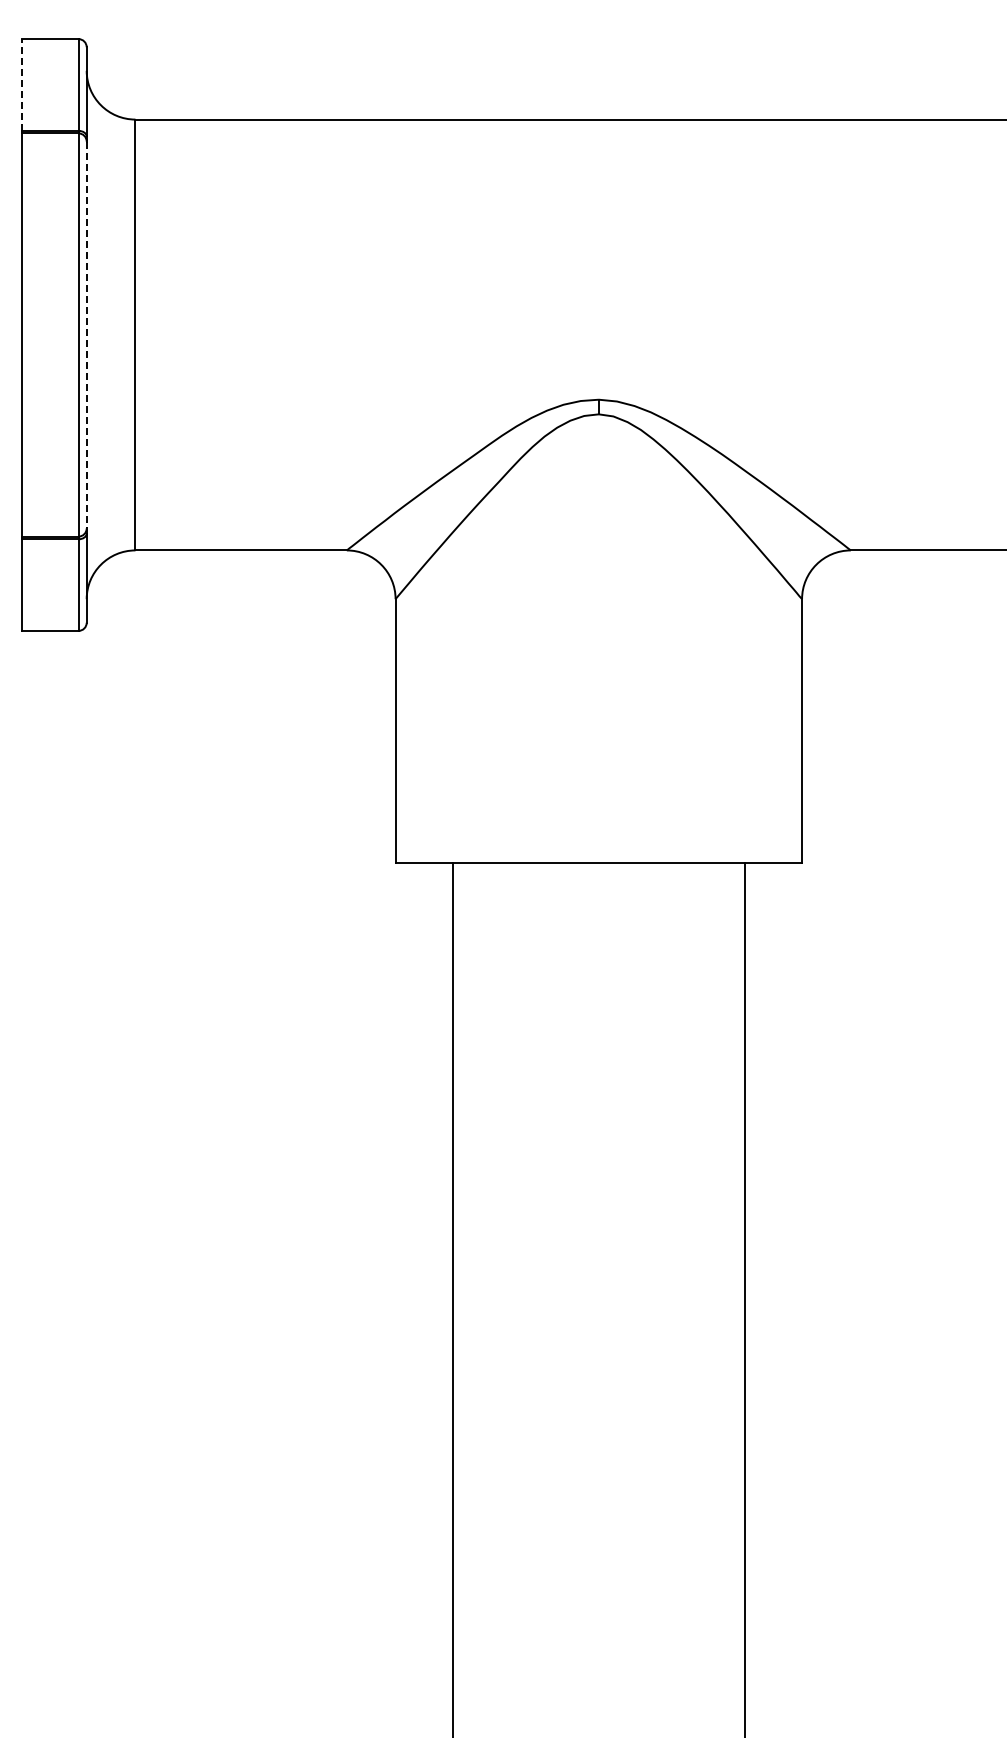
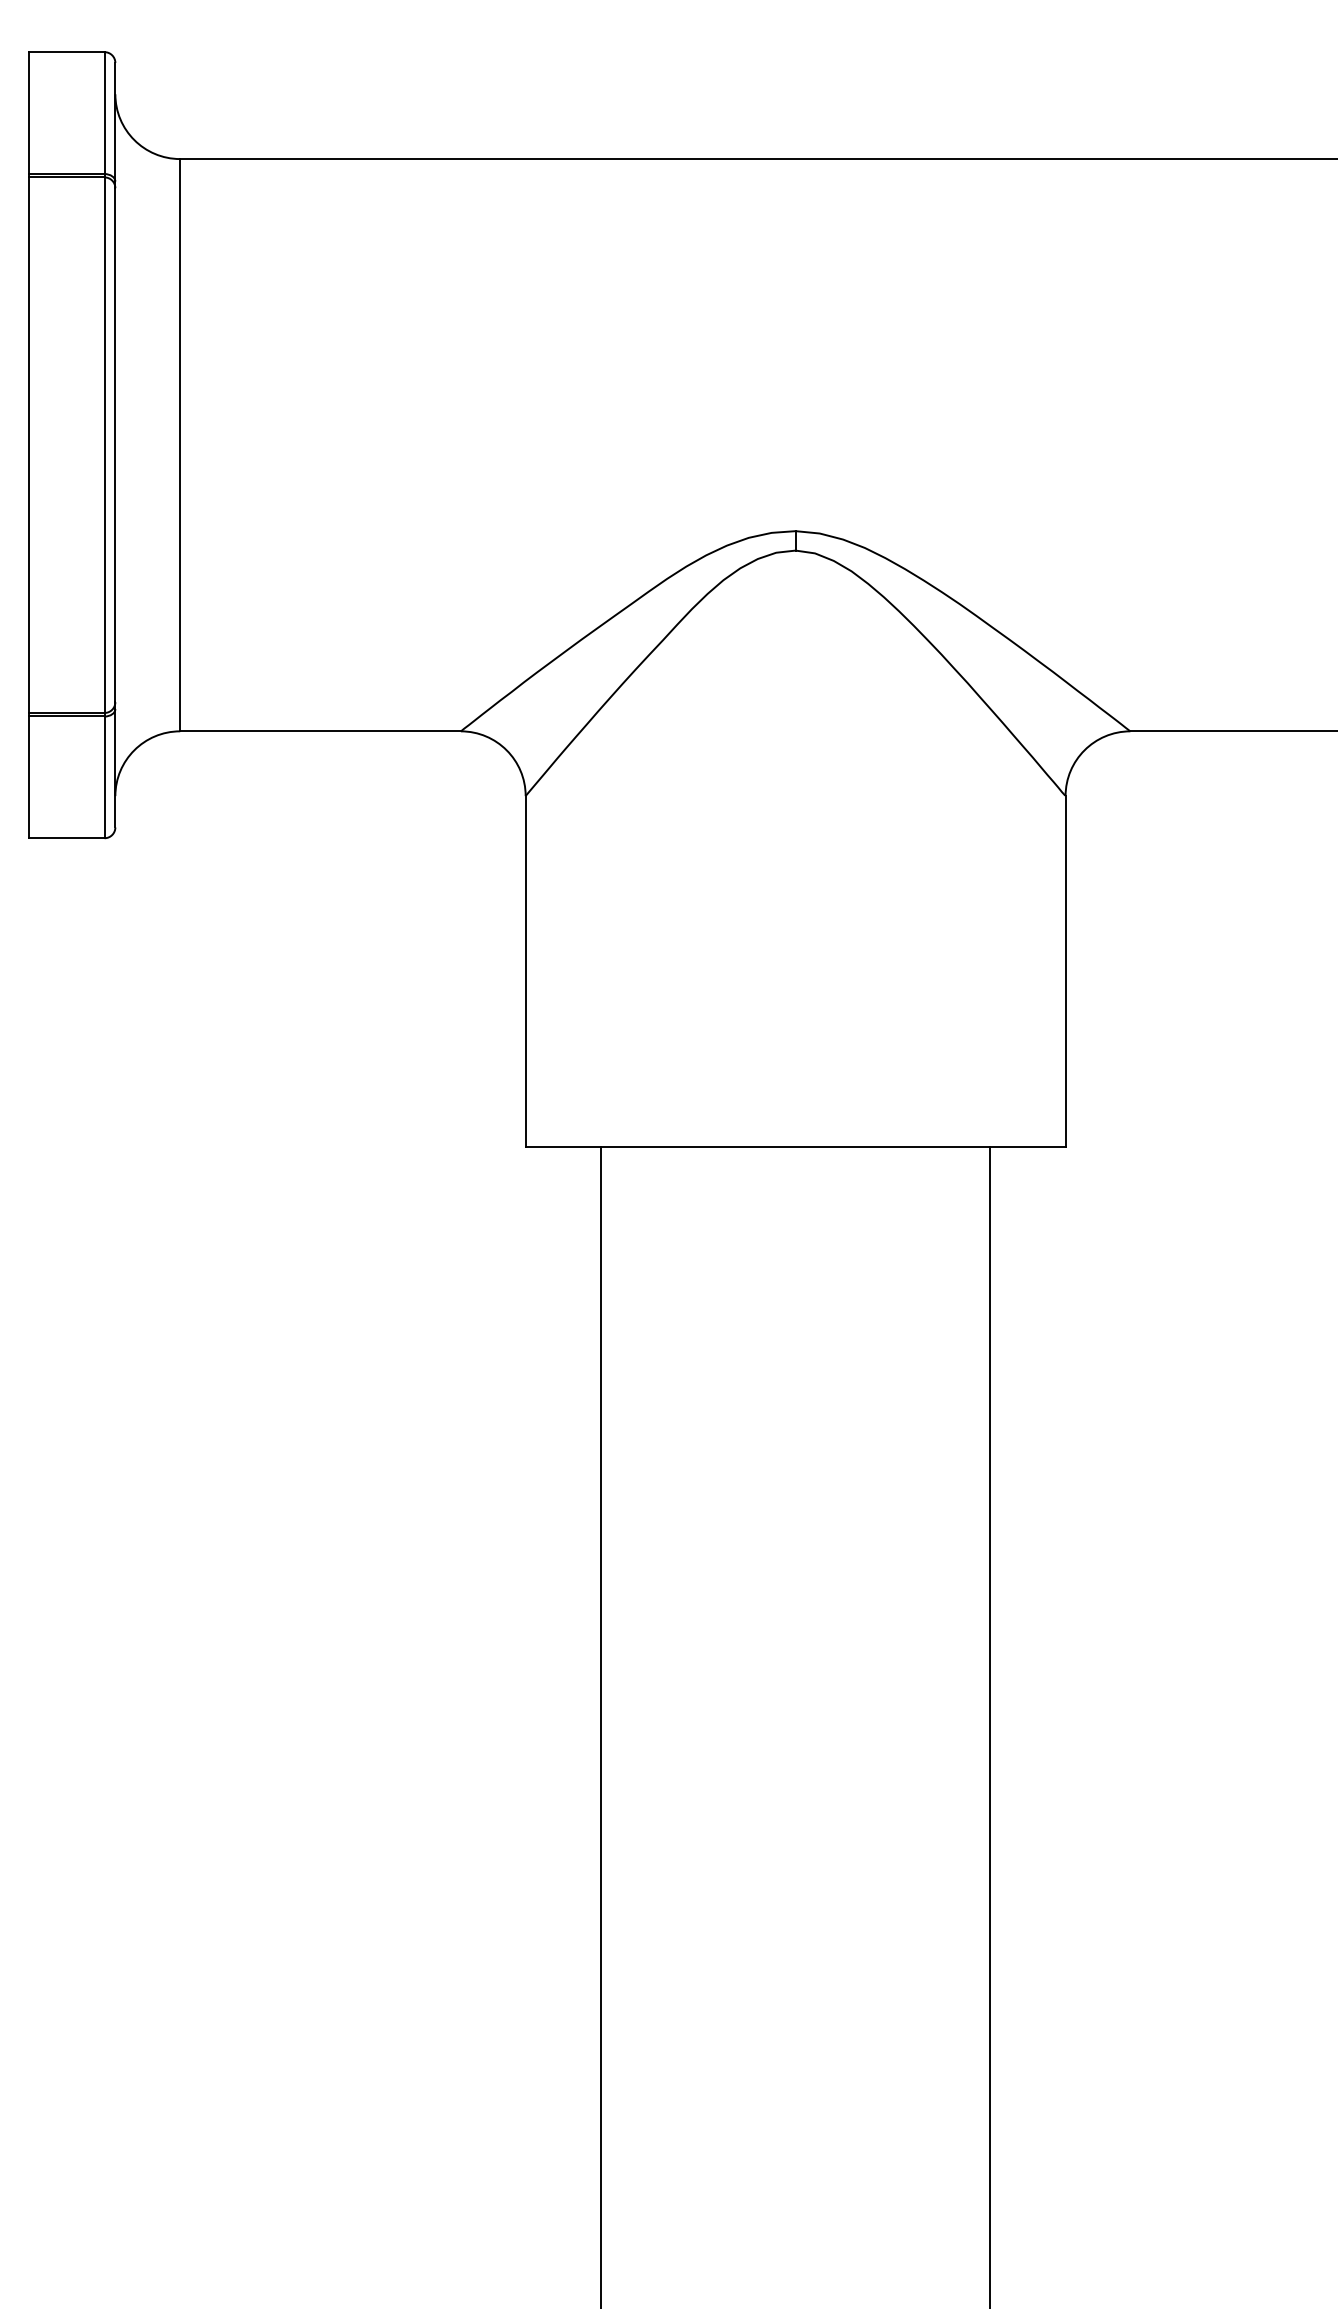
line: (21, 84) -> (28, 112), dashed -> solid
line: (86, 335) -> (115, 445), dashed -> solid

